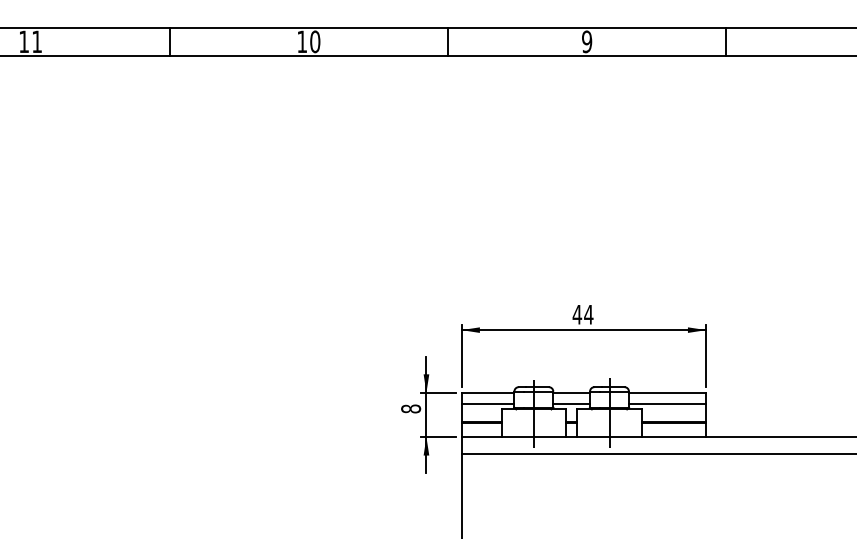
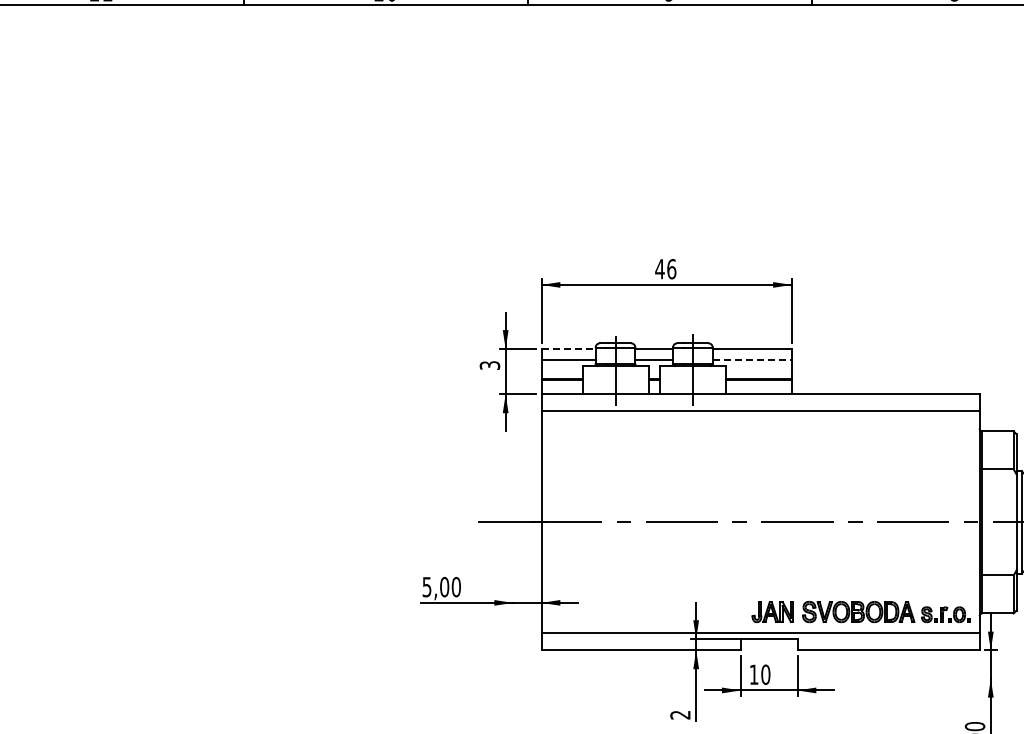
text: (588, 315) -> (671, 269), 44 -> 46
line: (488, 392) -> (569, 348), solid -> dashed
line: (667, 404) -> (752, 360), solid -> dashed
text: (410, 408) -> (489, 365), 8 -> 3

